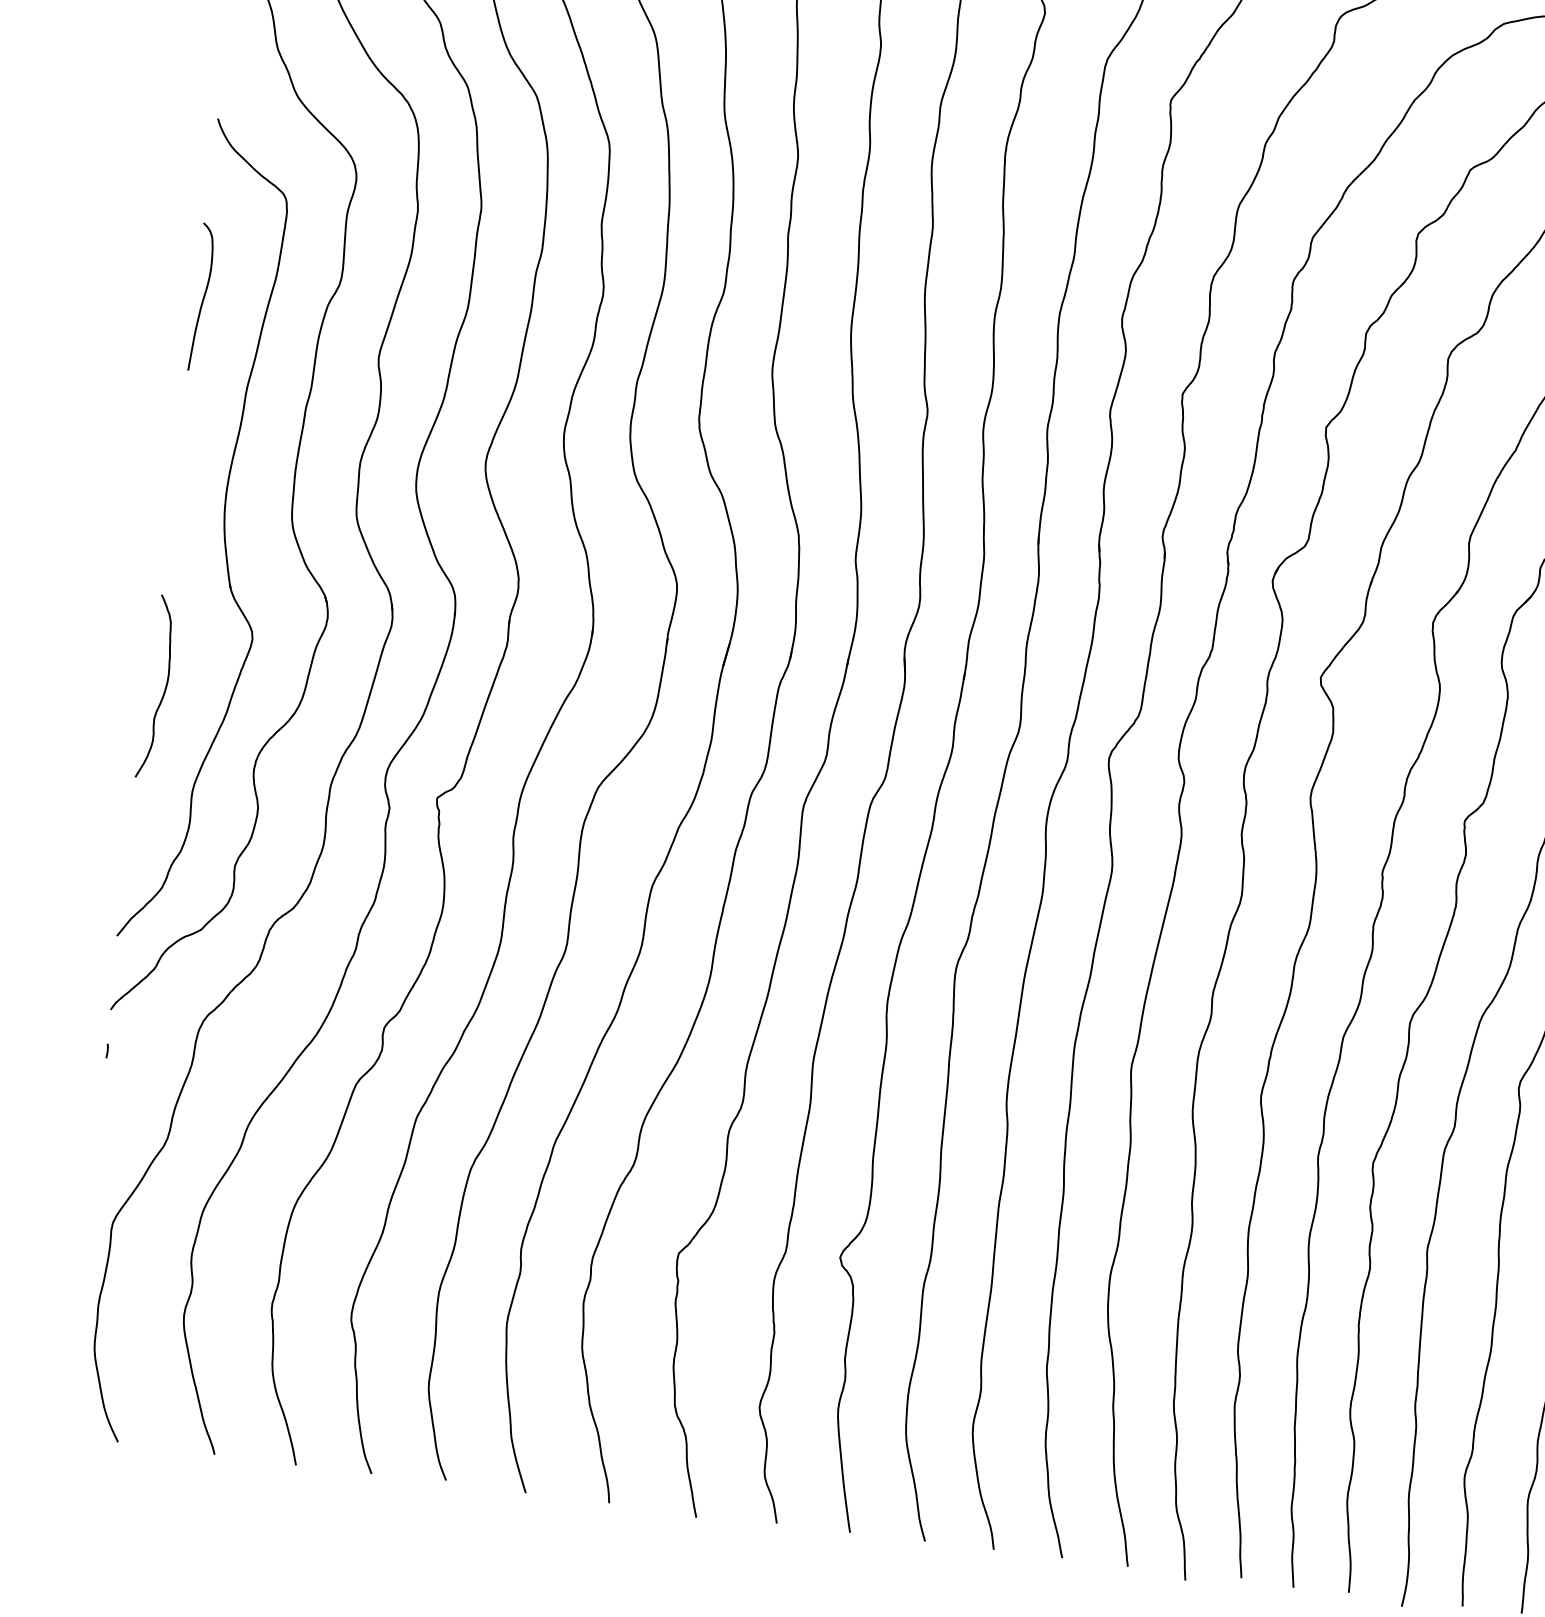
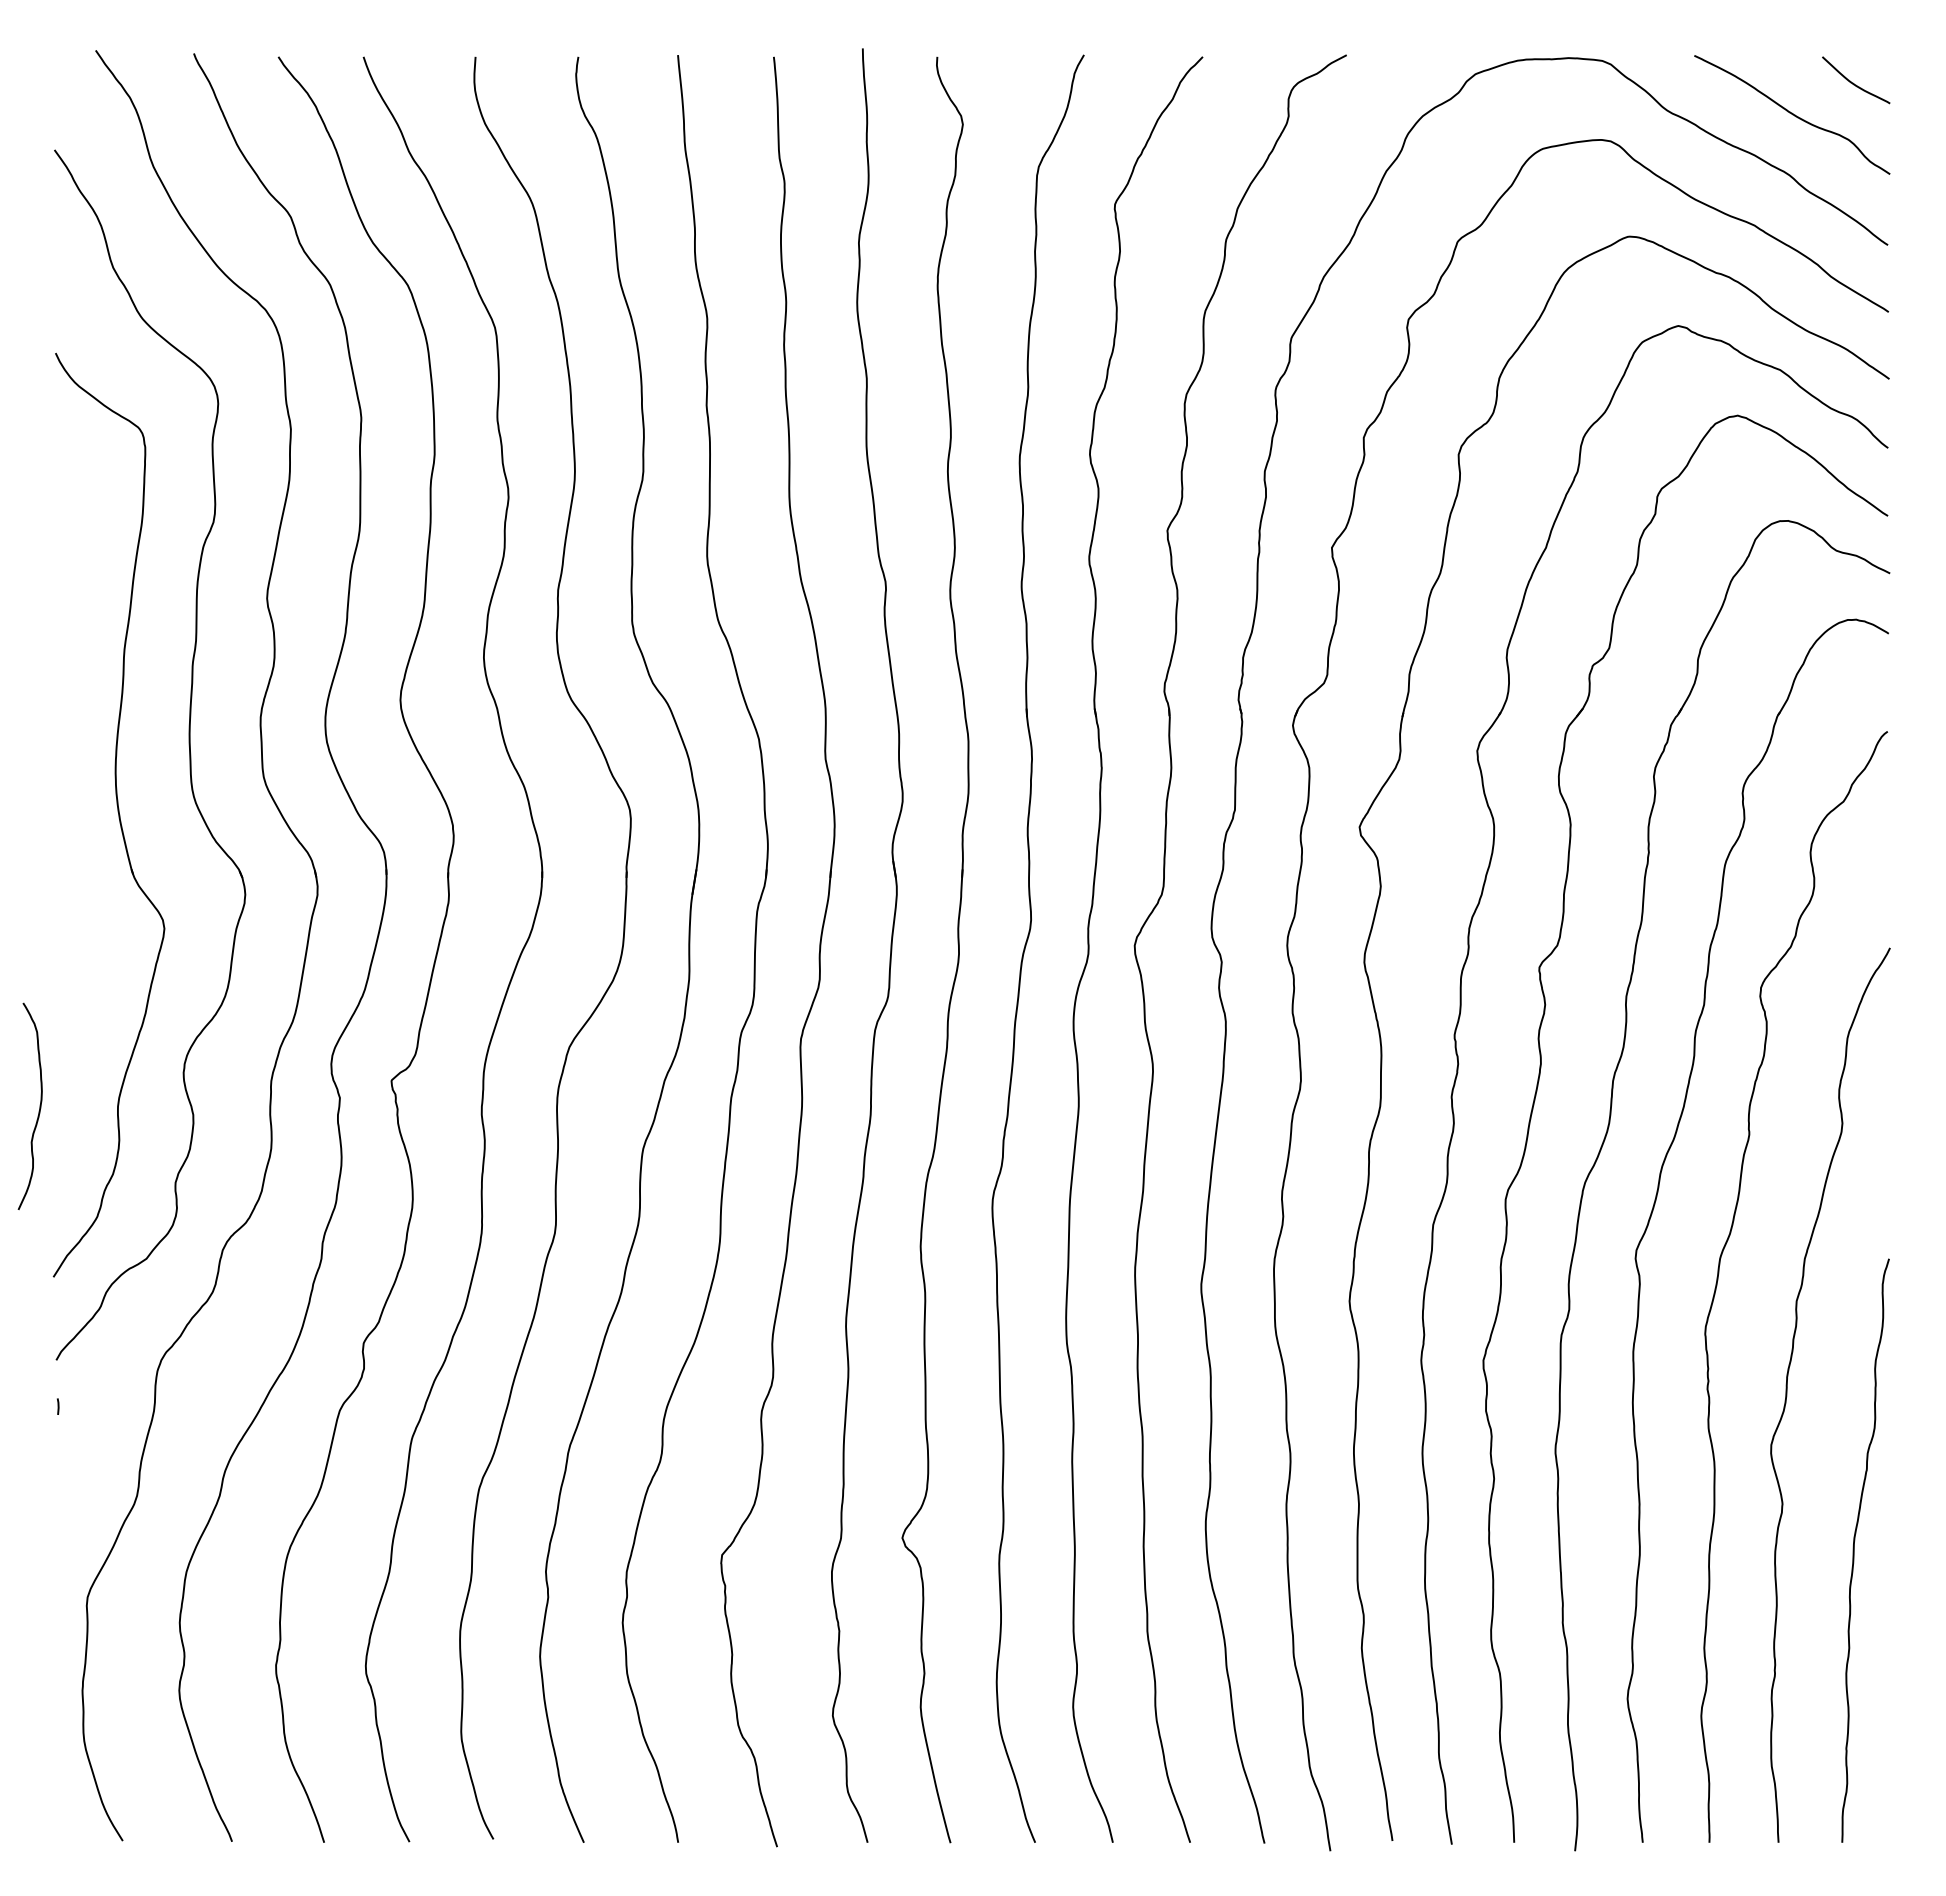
curve: (203, 296) -> (63, 553), removed
curve: (164, 688) -> (39, 1106), moved

